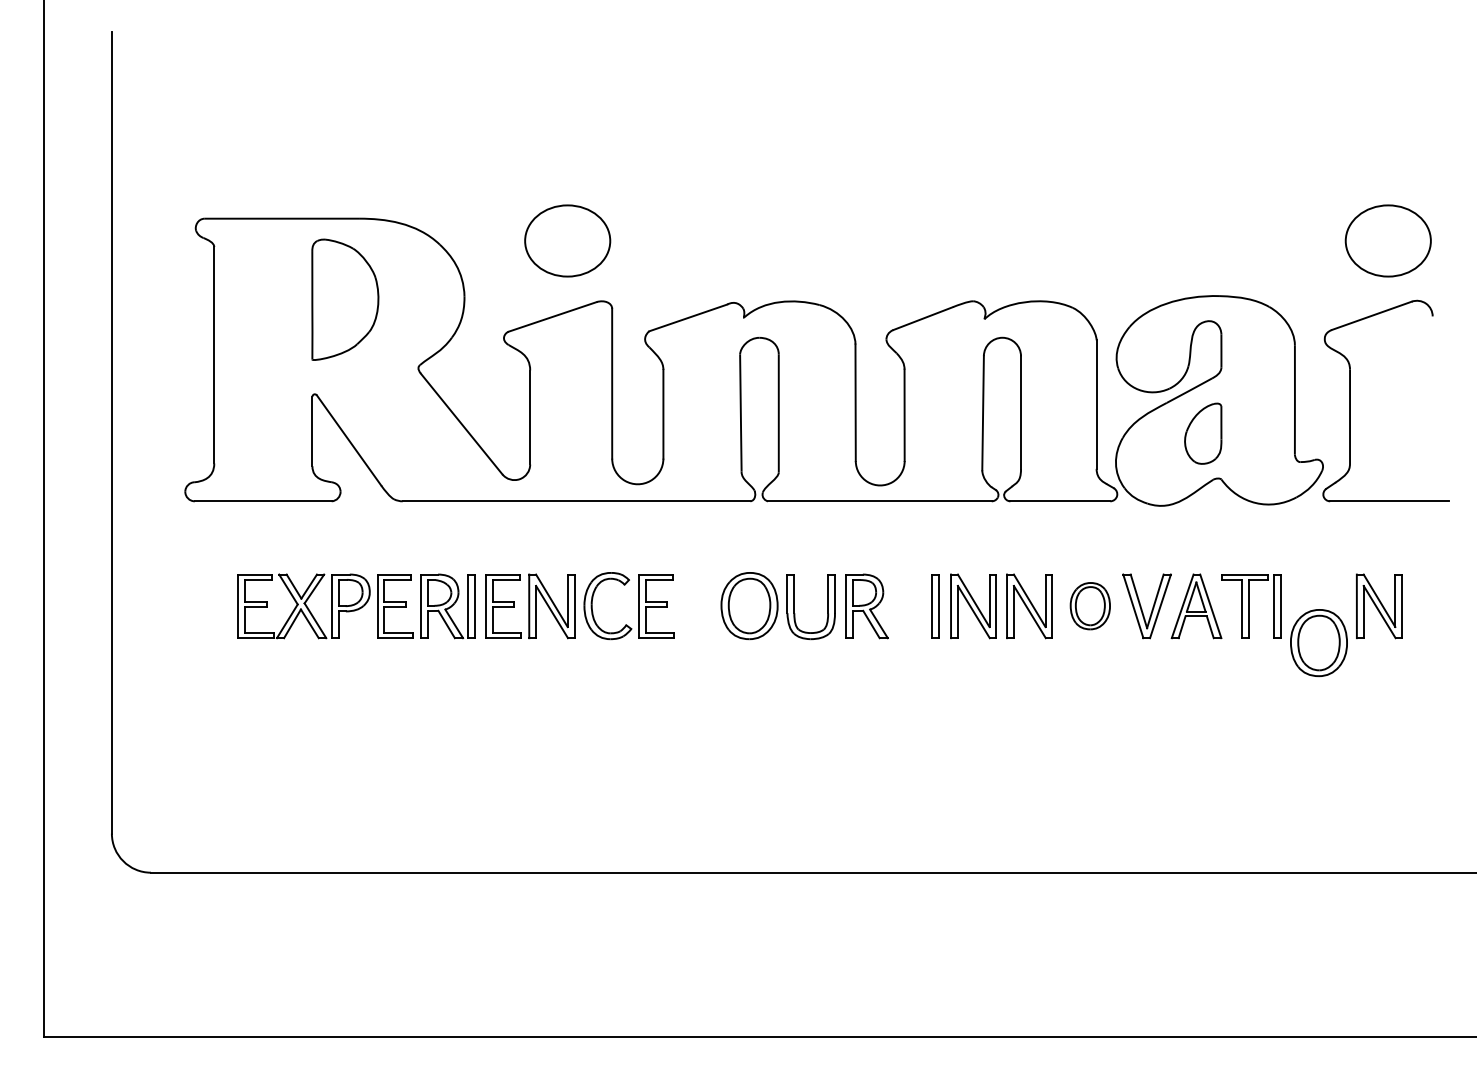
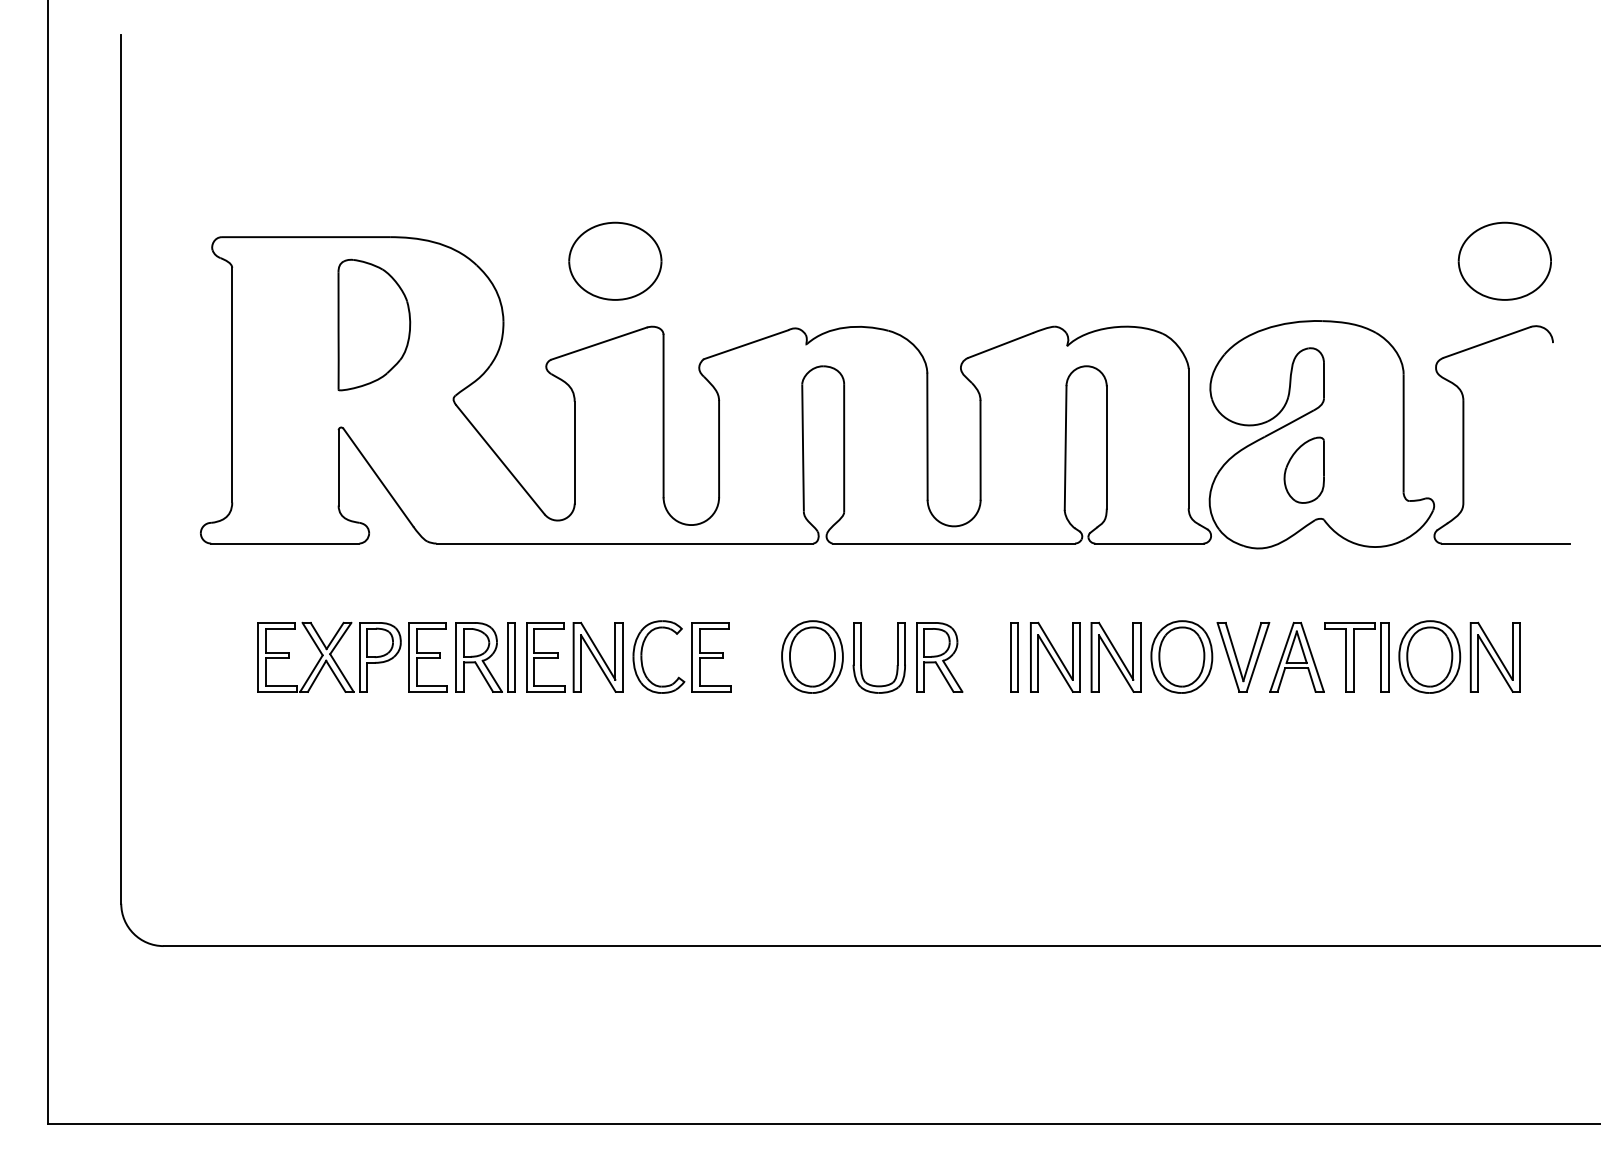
part: (1090, 606) -> (1182, 657), size x1.43
part: (1318, 643) -> (1429, 657), moved

